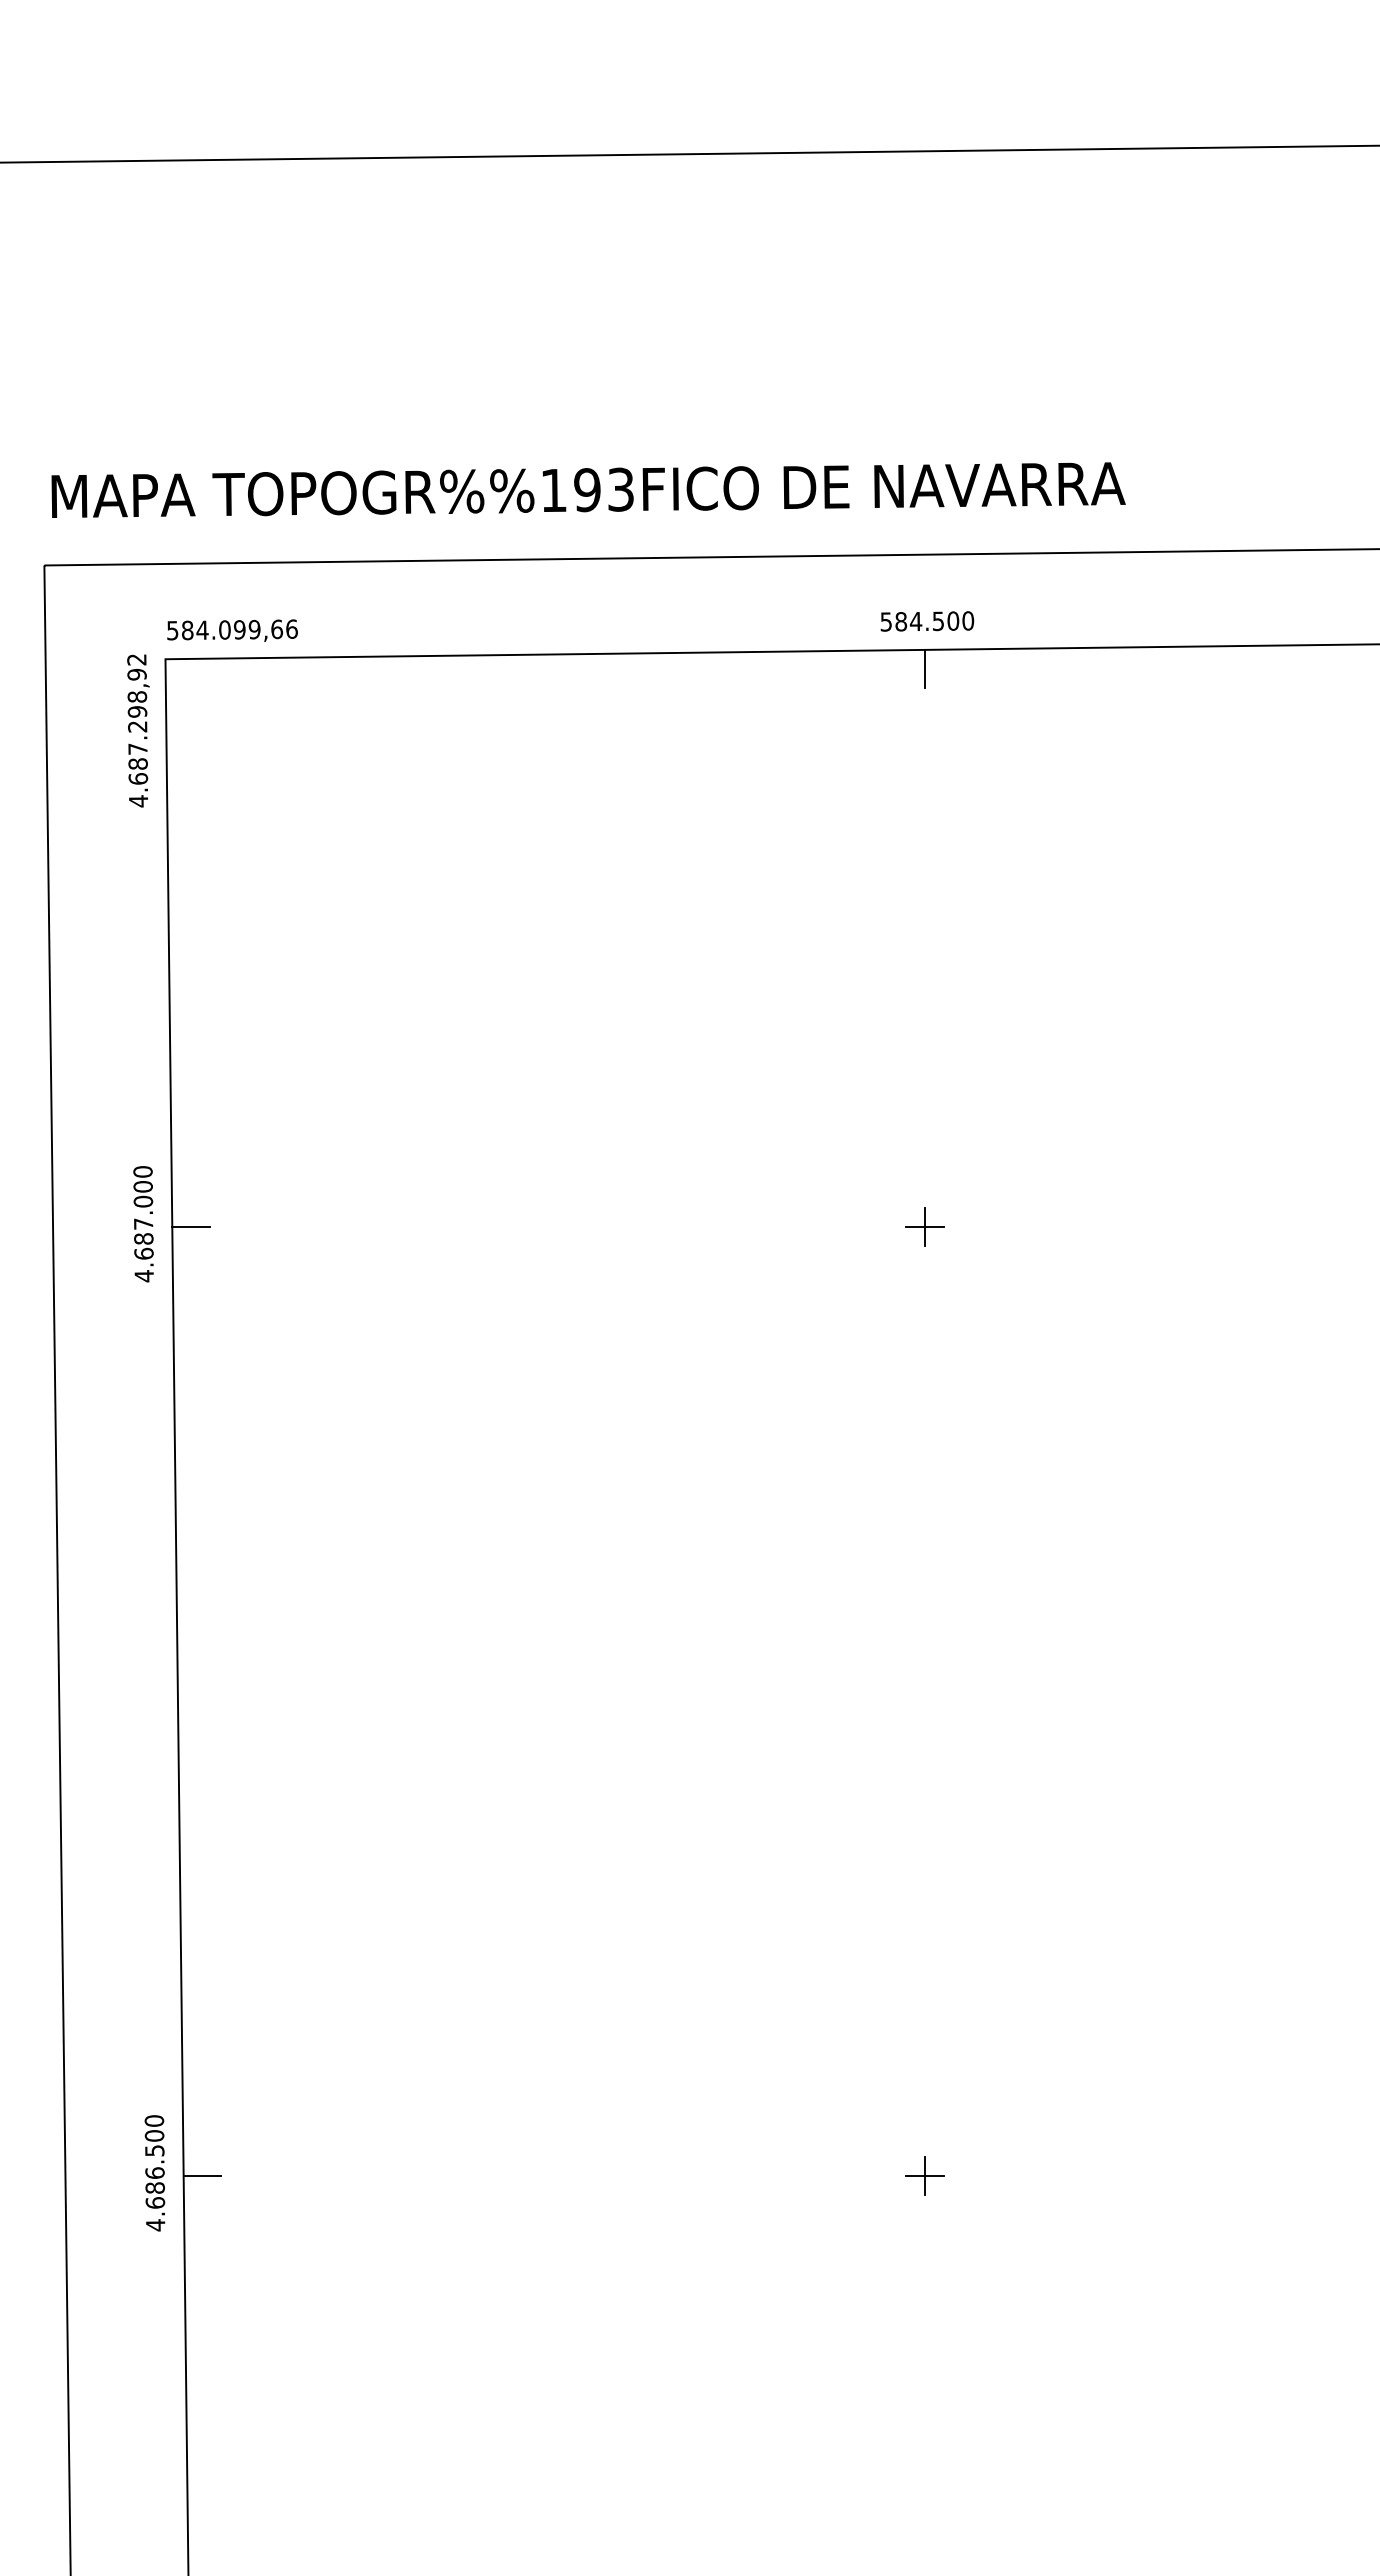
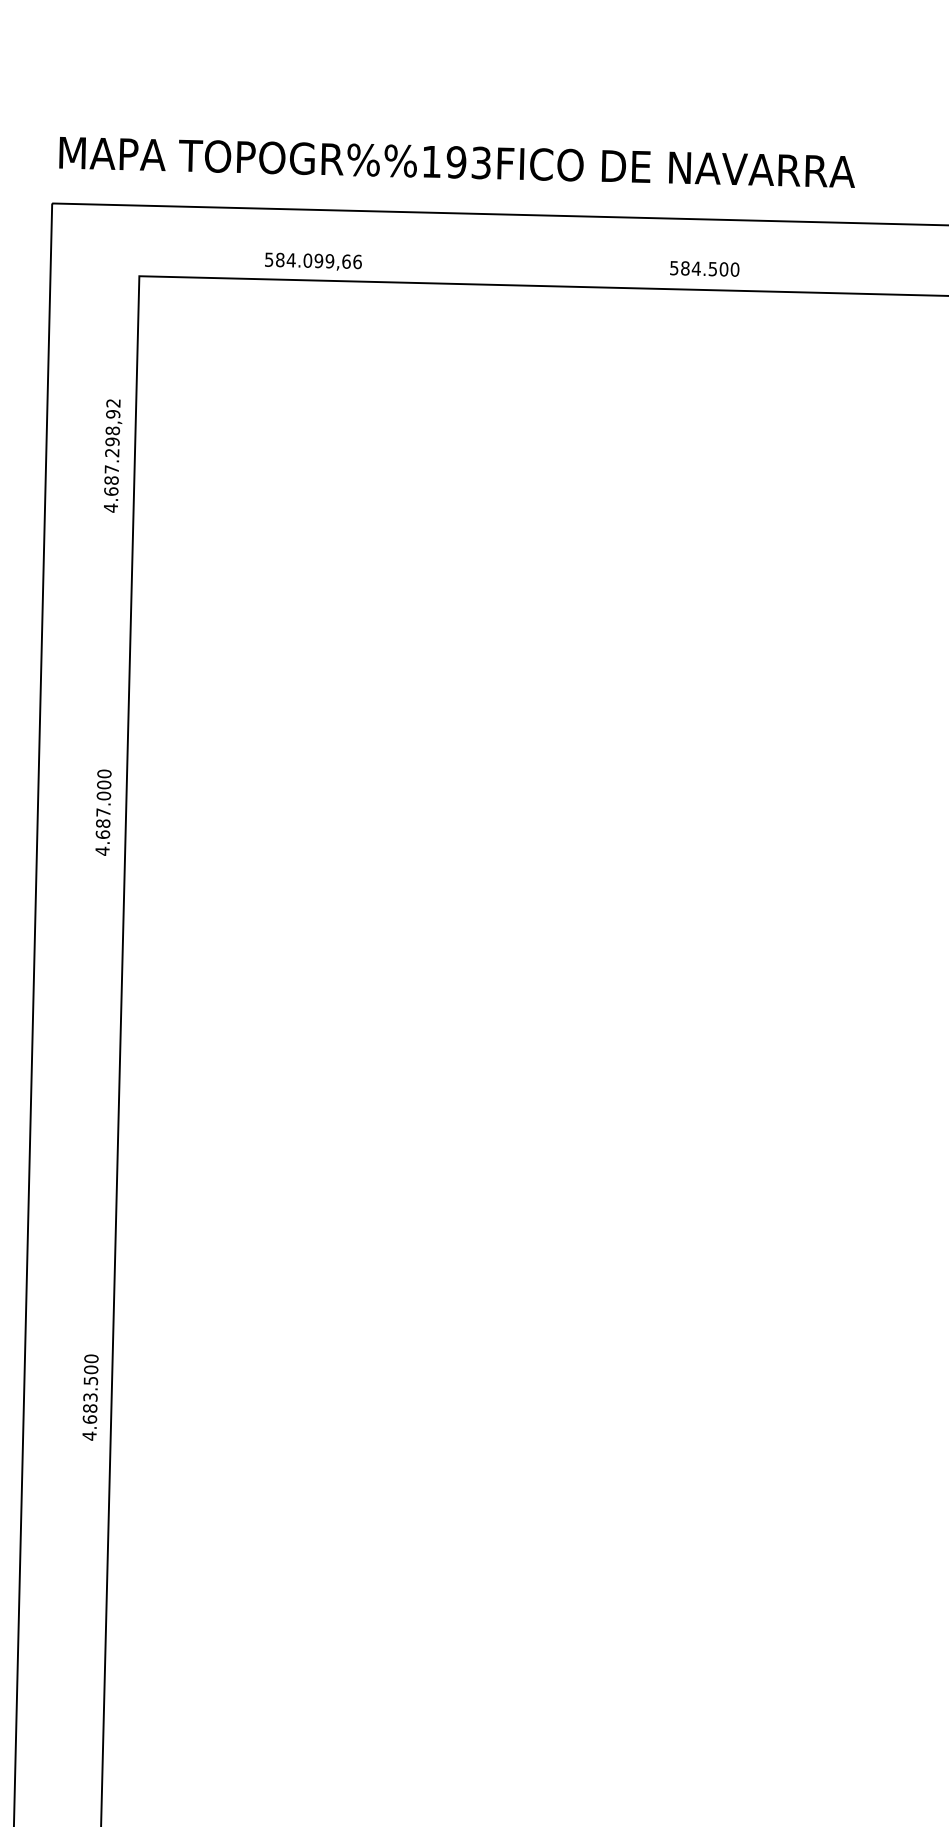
text: (232, 630) -> (313, 261), moved
line: (925, 668) -> (702, 303), removed
text: (138, 730) -> (112, 455), moved
text: (143, 1224) -> (103, 812), moved
line: (191, 1226) -> (143, 697), removed
part: (924, 1226) -> (686, 717), removed
text: (154, 2172) -> (90, 1396), 4.686.500 -> 4.683.500
line: (202, 2175) -> (125, 1400), removed
part: (924, 2175) -> (660, 1420), removed

